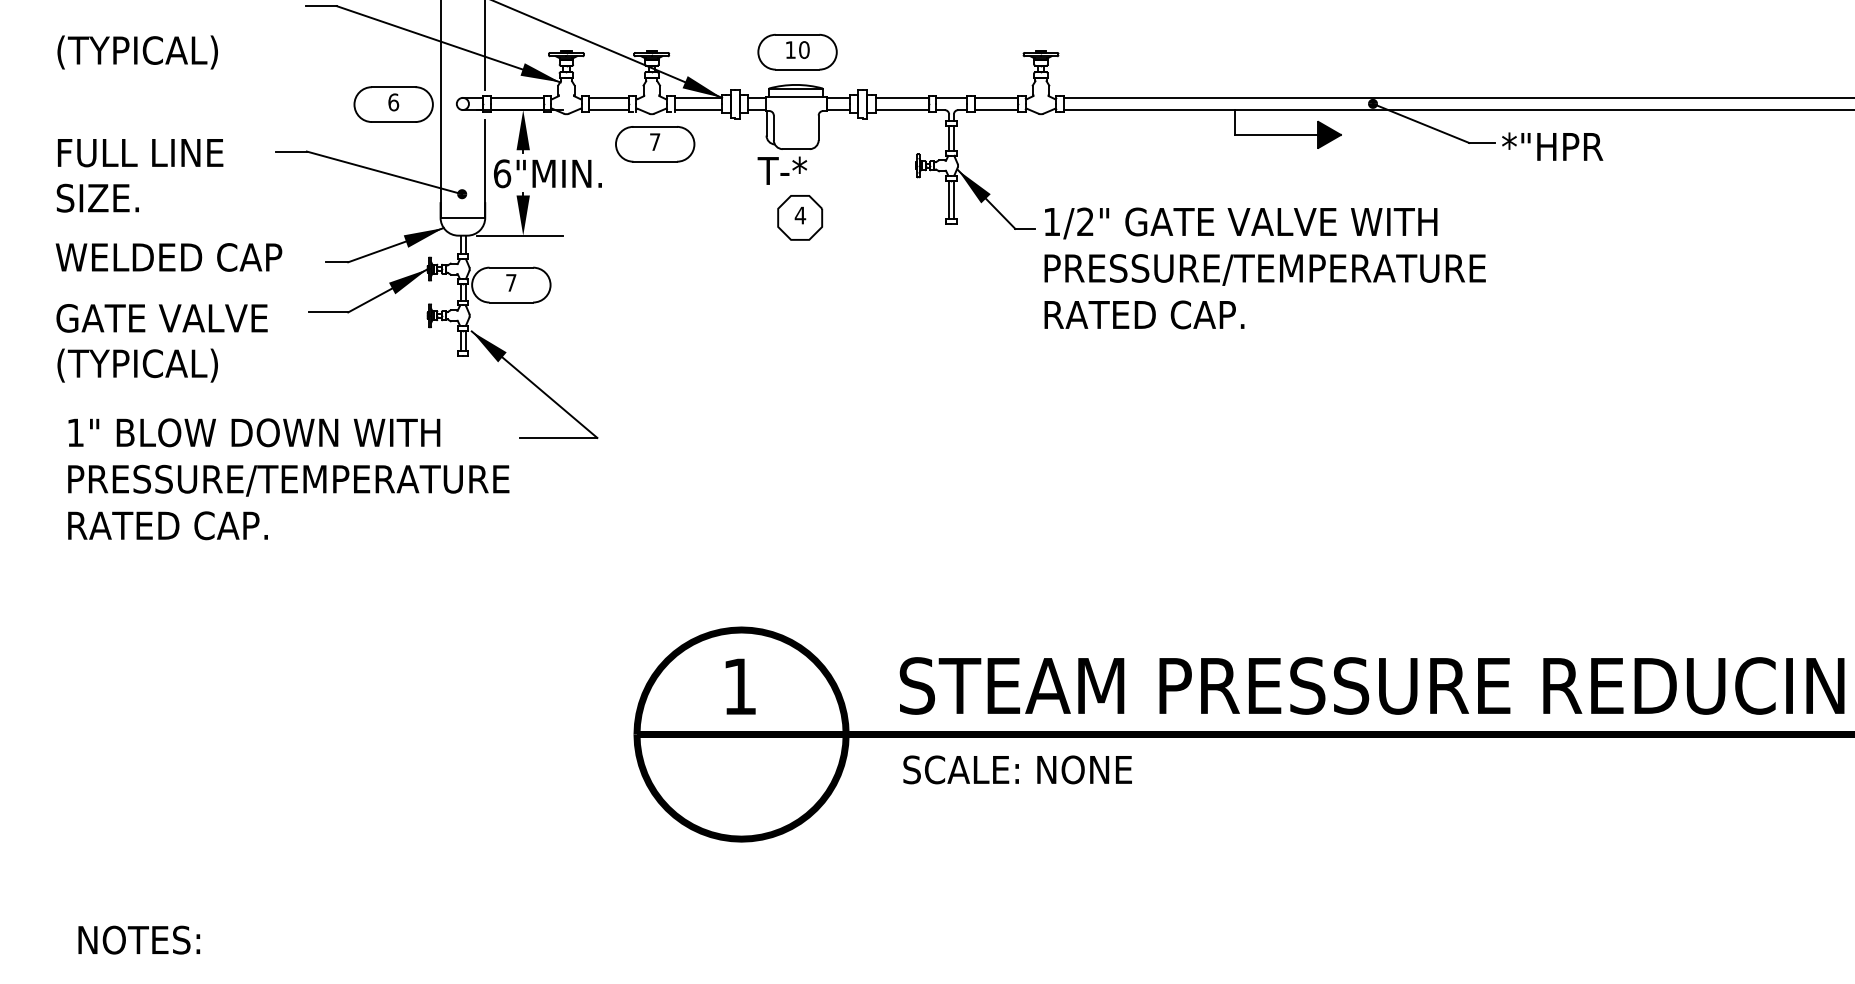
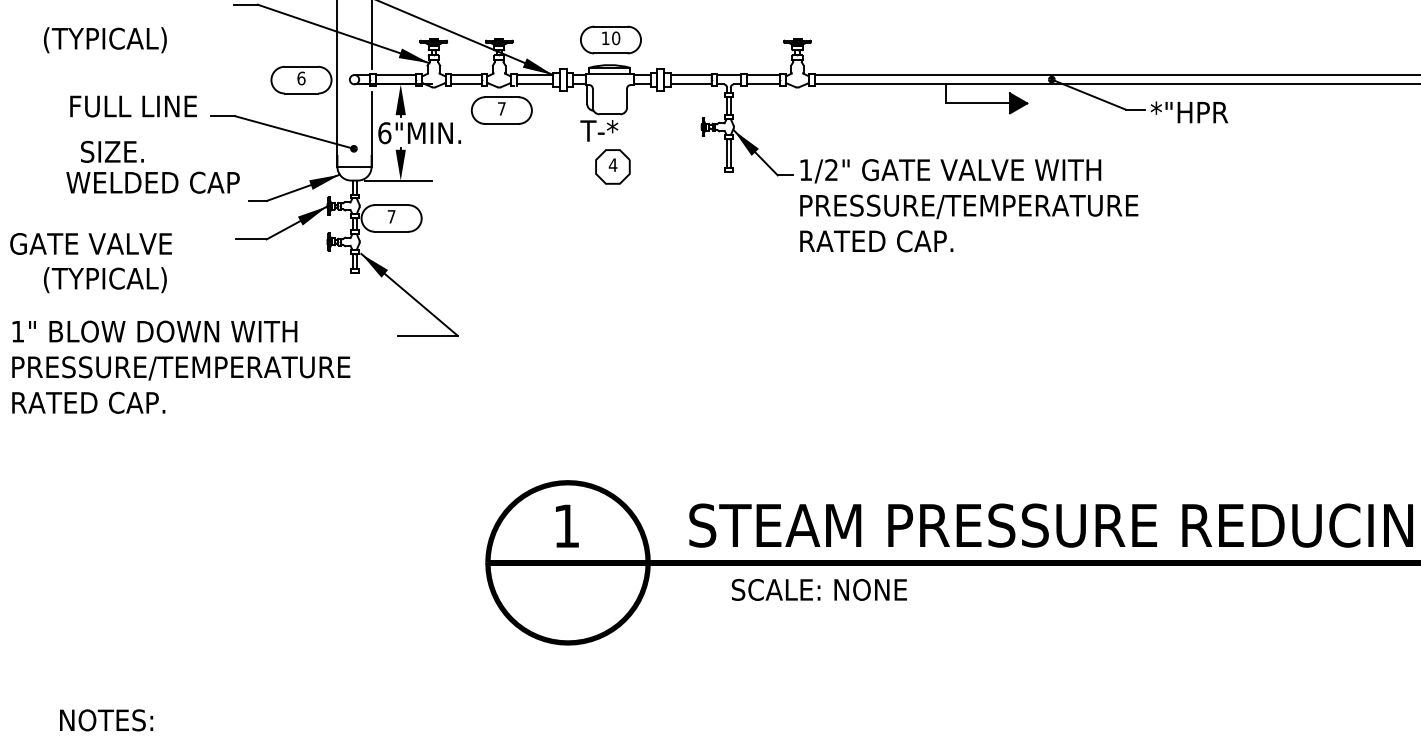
text: (140, 153) -> (133, 106), moved
text: (97, 197) -> (112, 151), moved
text: (168, 257) -> (152, 182), moved
text: (161, 318) -> (90, 244), moved
text: (288, 479) -> (181, 367), moved
text: (1017, 769) -> (819, 589), moved

